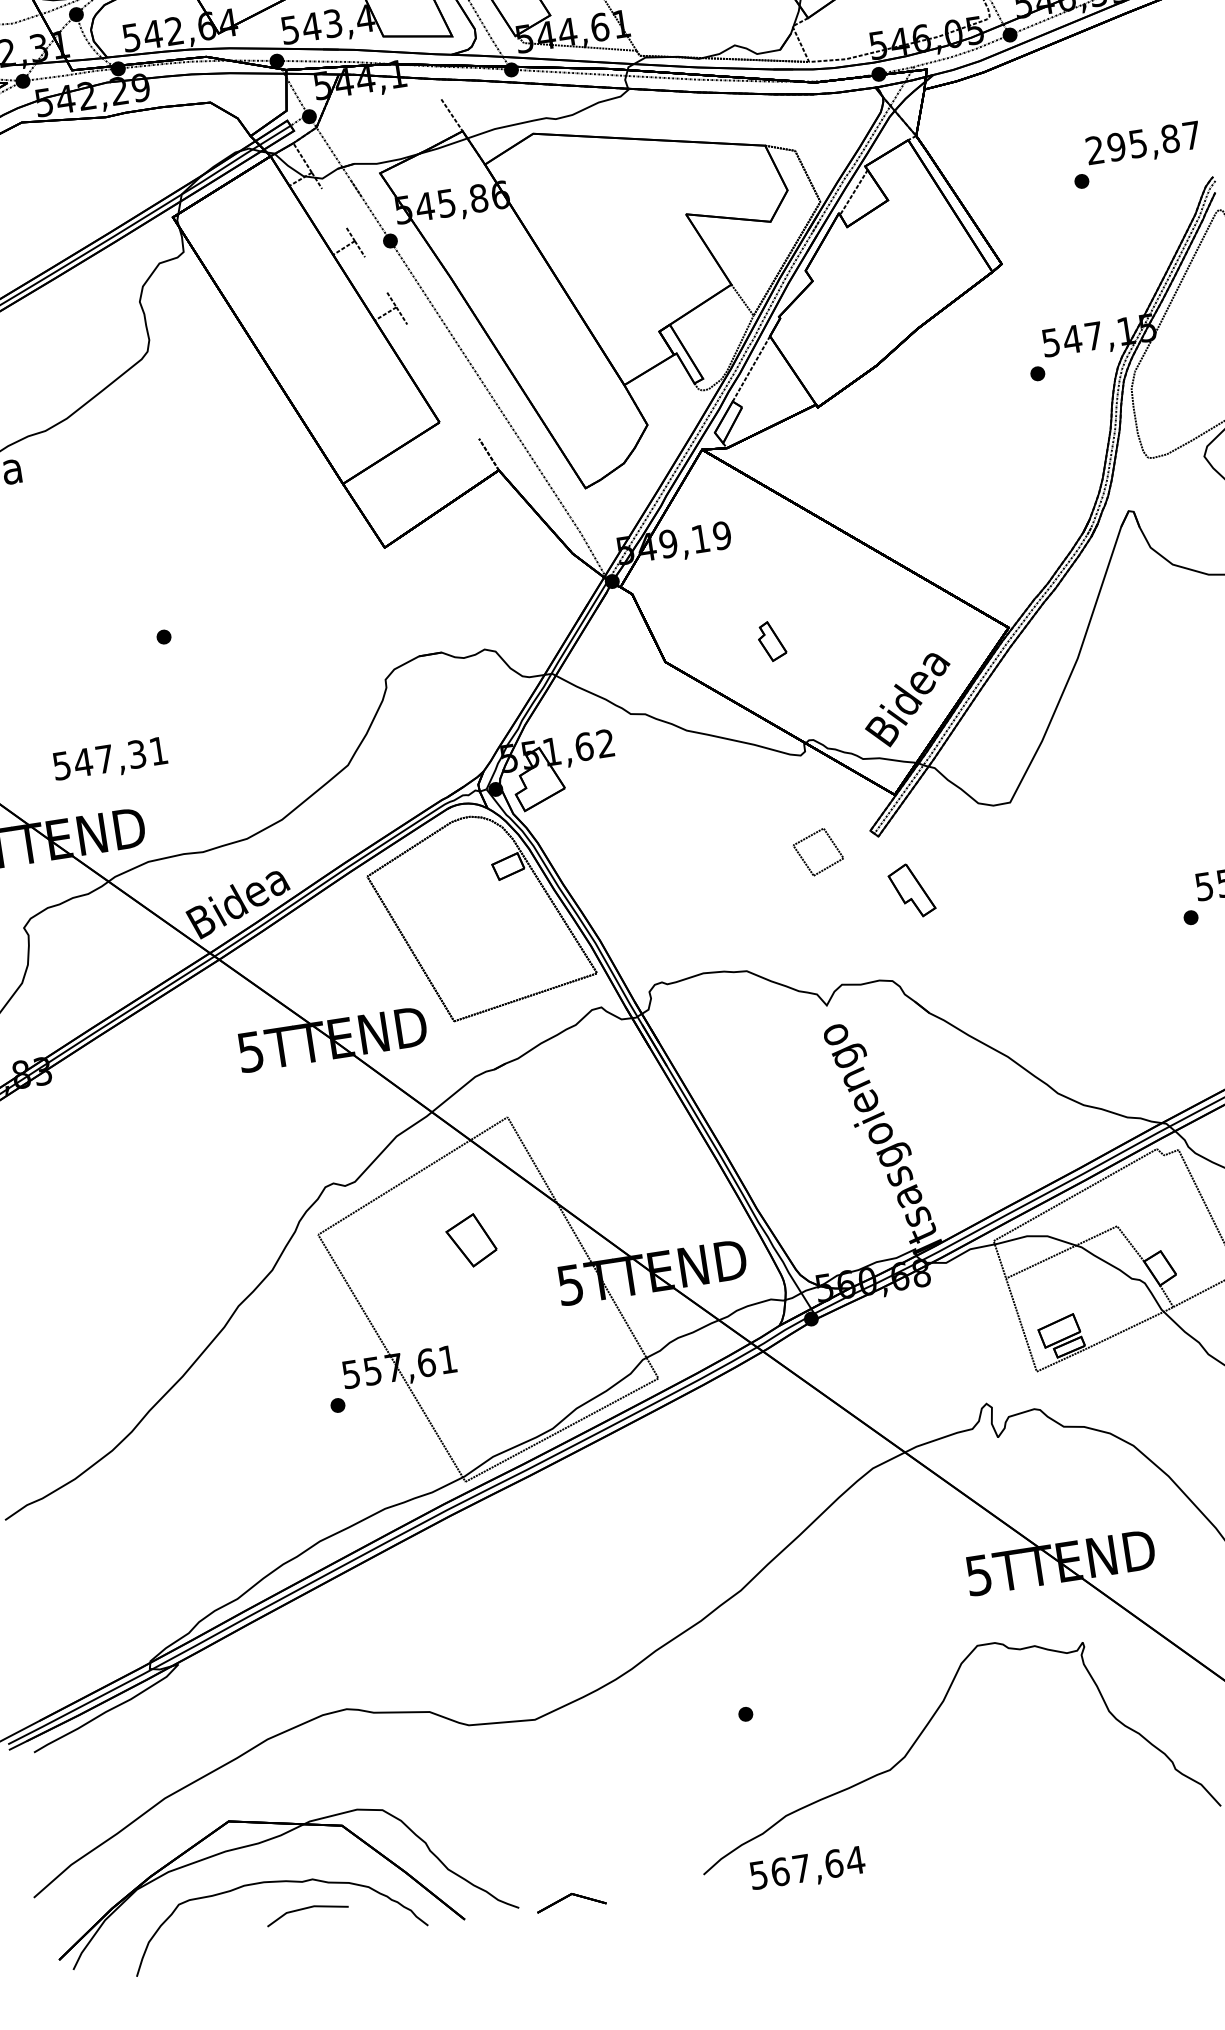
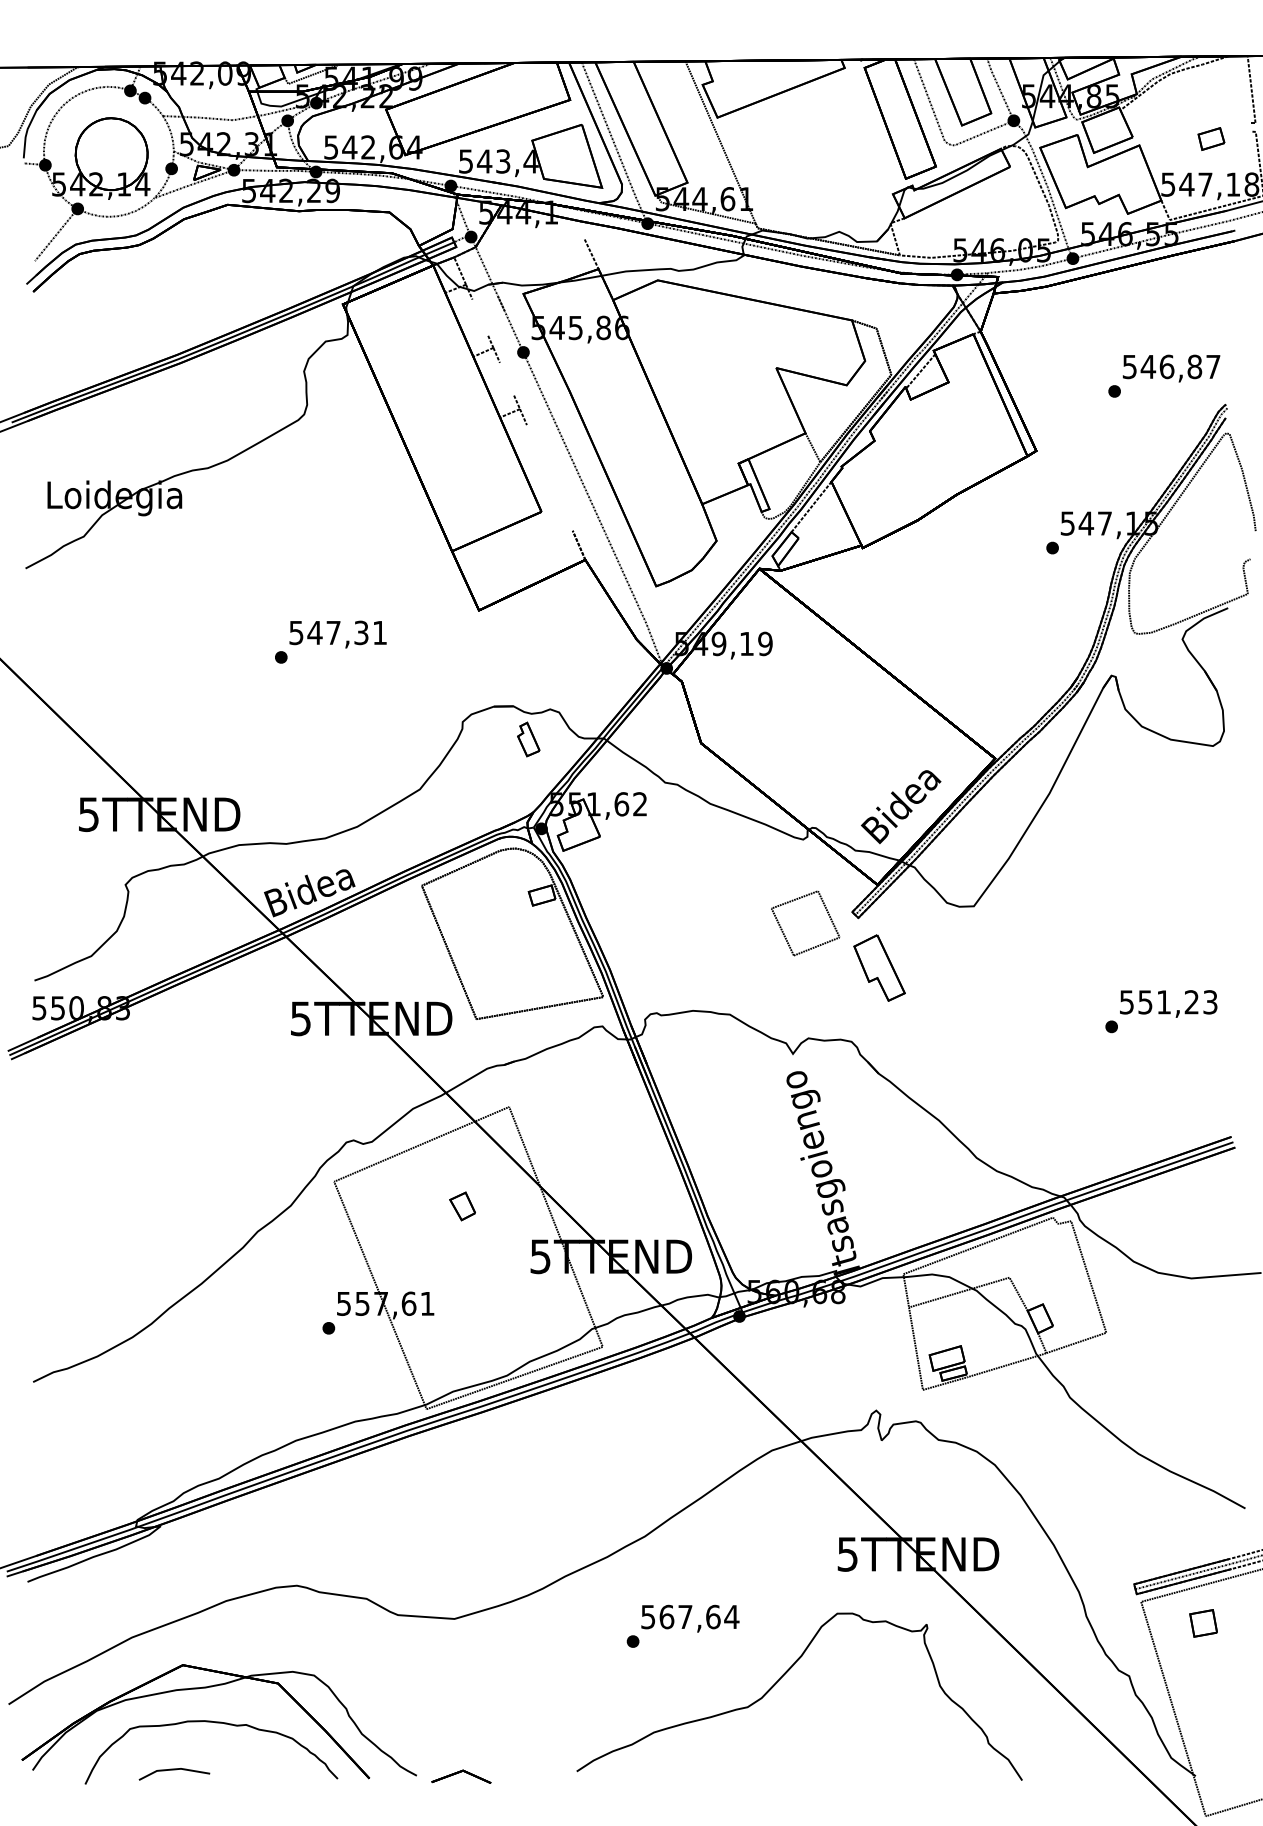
text: (1116, 146) -> (1148, 366), 295,87 -> 546,87
part: (771, 641) -> (528, 739), moved
text: (109, 760) -> (337, 634), moved
part: (818, 852) -> (805, 923), size x1.67
part: (911, 890) -> (879, 967), size x1.43
part: (471, 1240) -> (462, 1206), size x0.62
text: (807, 1869) -> (690, 1618), moved
line: (306, 1909) -> (174, 1770), moved

